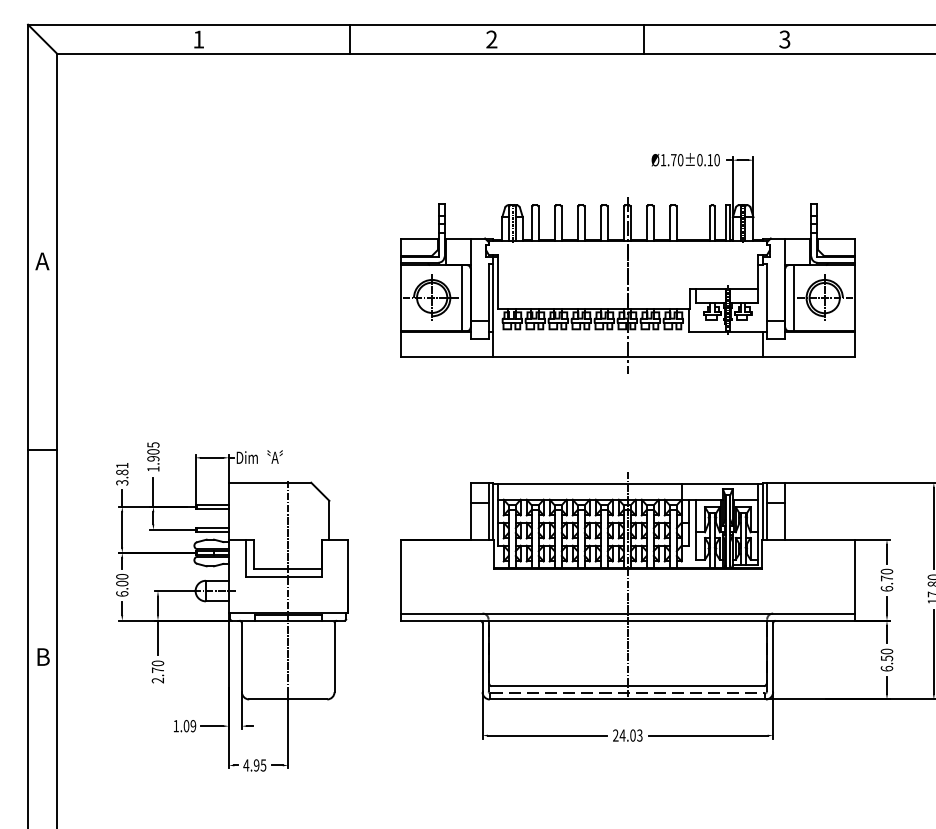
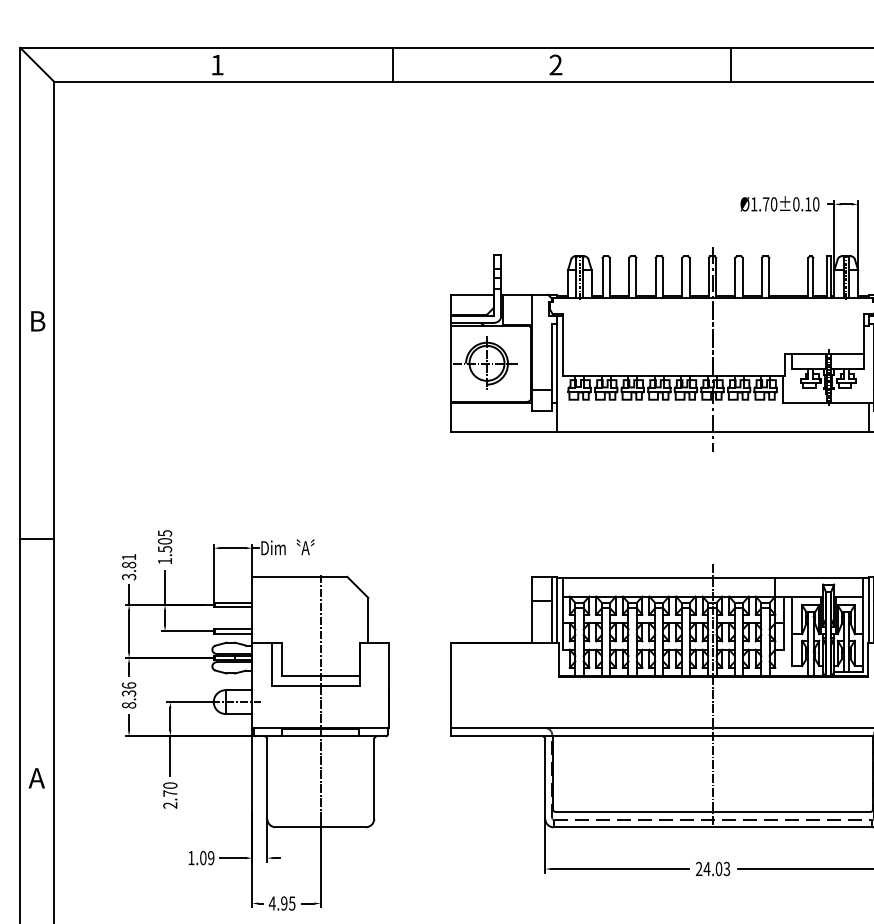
text: (42, 261) -> (36, 321), A -> B
line: (461, 298) -> (520, 364), removed
text: (153, 458) -> (165, 548), 1.905 -> 1.505
text: (122, 584) -> (129, 694), 6.00 -> 8.36
text: (42, 656) -> (36, 777), B -> A

